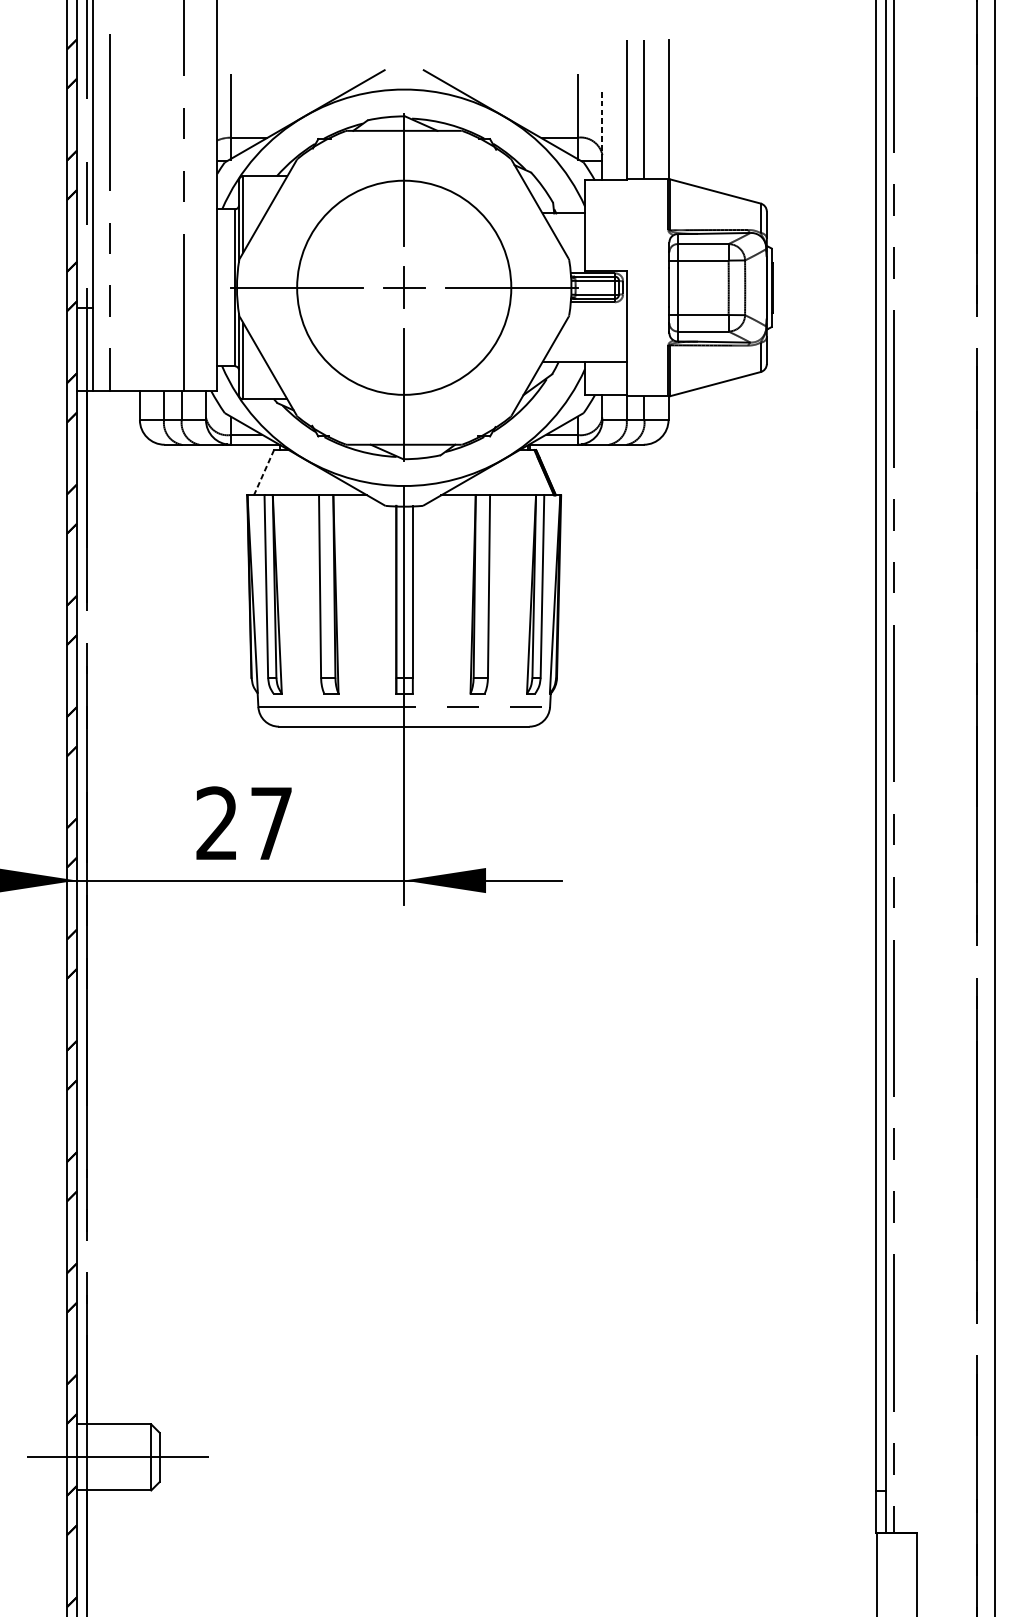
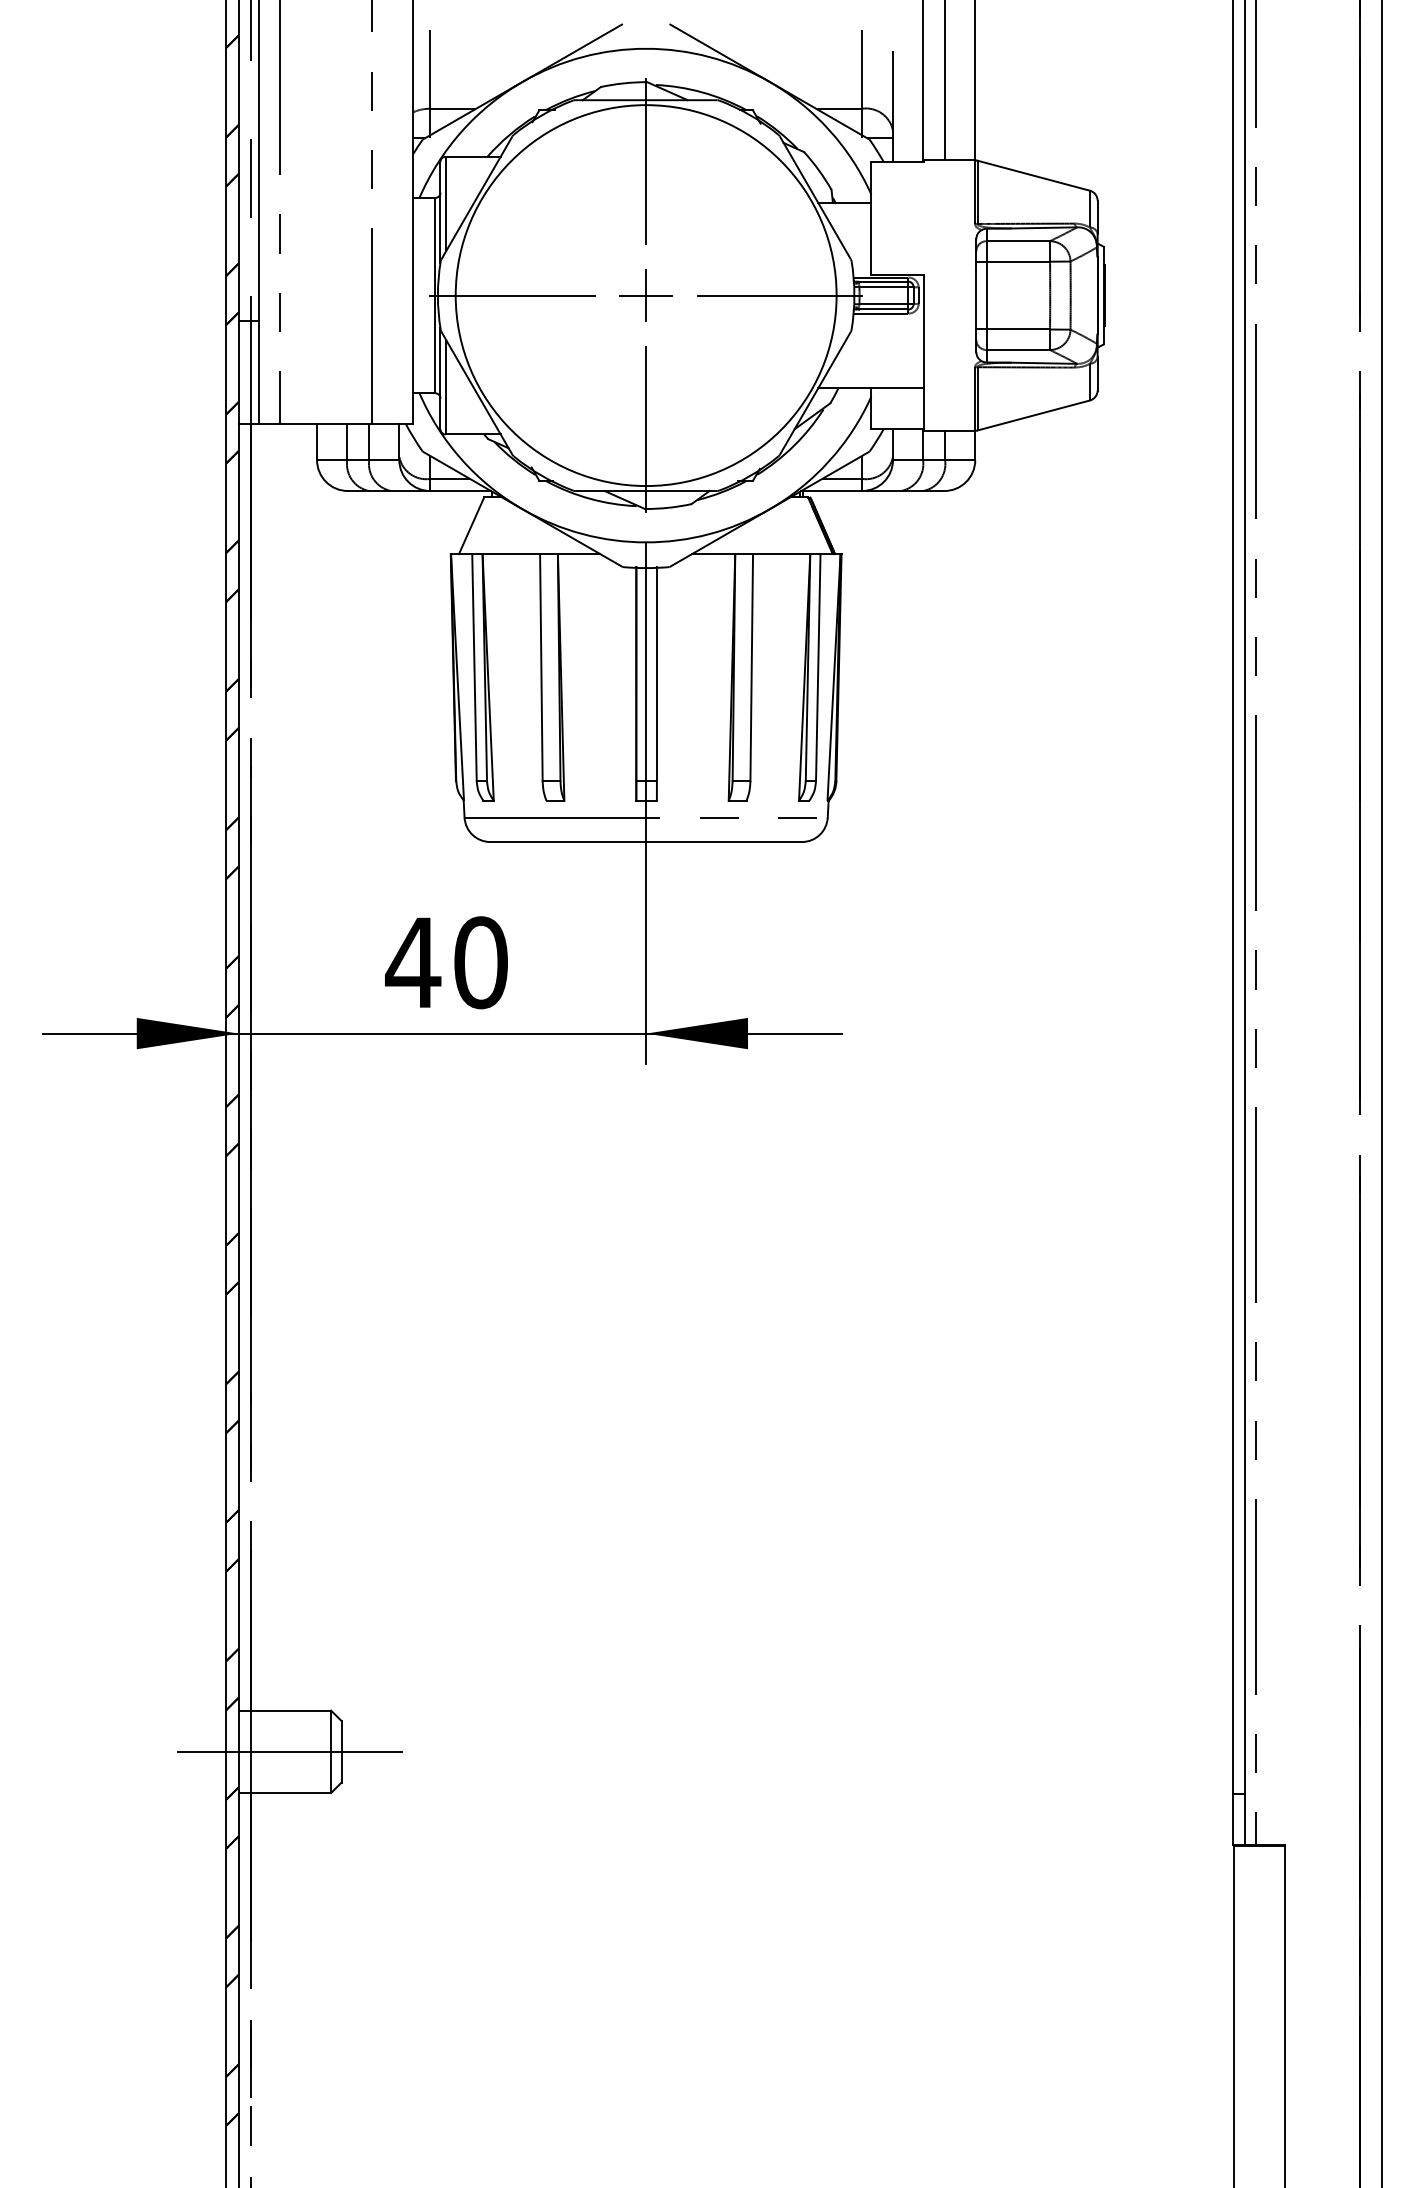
line: (602, 123) -> (892, 91), dashed -> solid
circle: (403, 287) -> (645, 295), size x1.43
line: (263, 472) -> (471, 525), dashed -> solid
text: (243, 823) -> (446, 962), 27 -> 40

